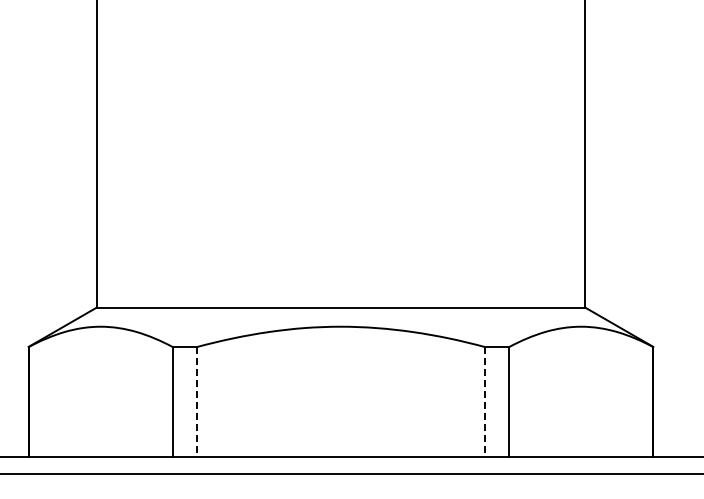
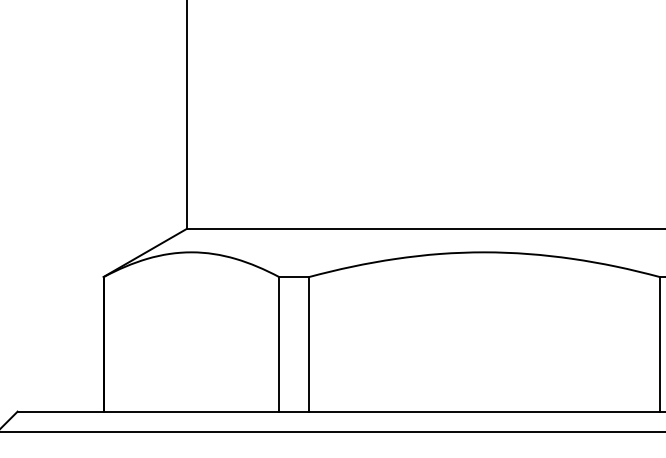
line: (197, 402) -> (309, 344), dashed -> solid
line: (484, 402) -> (659, 344), dashed -> solid

